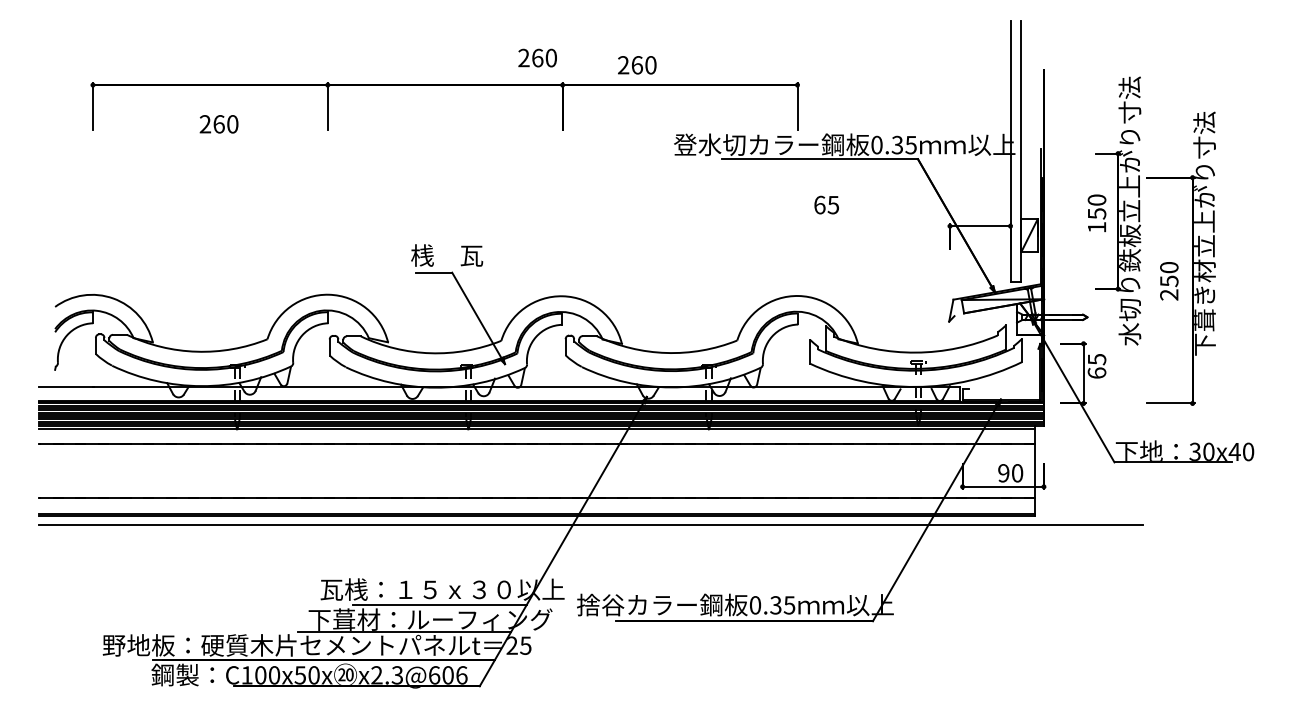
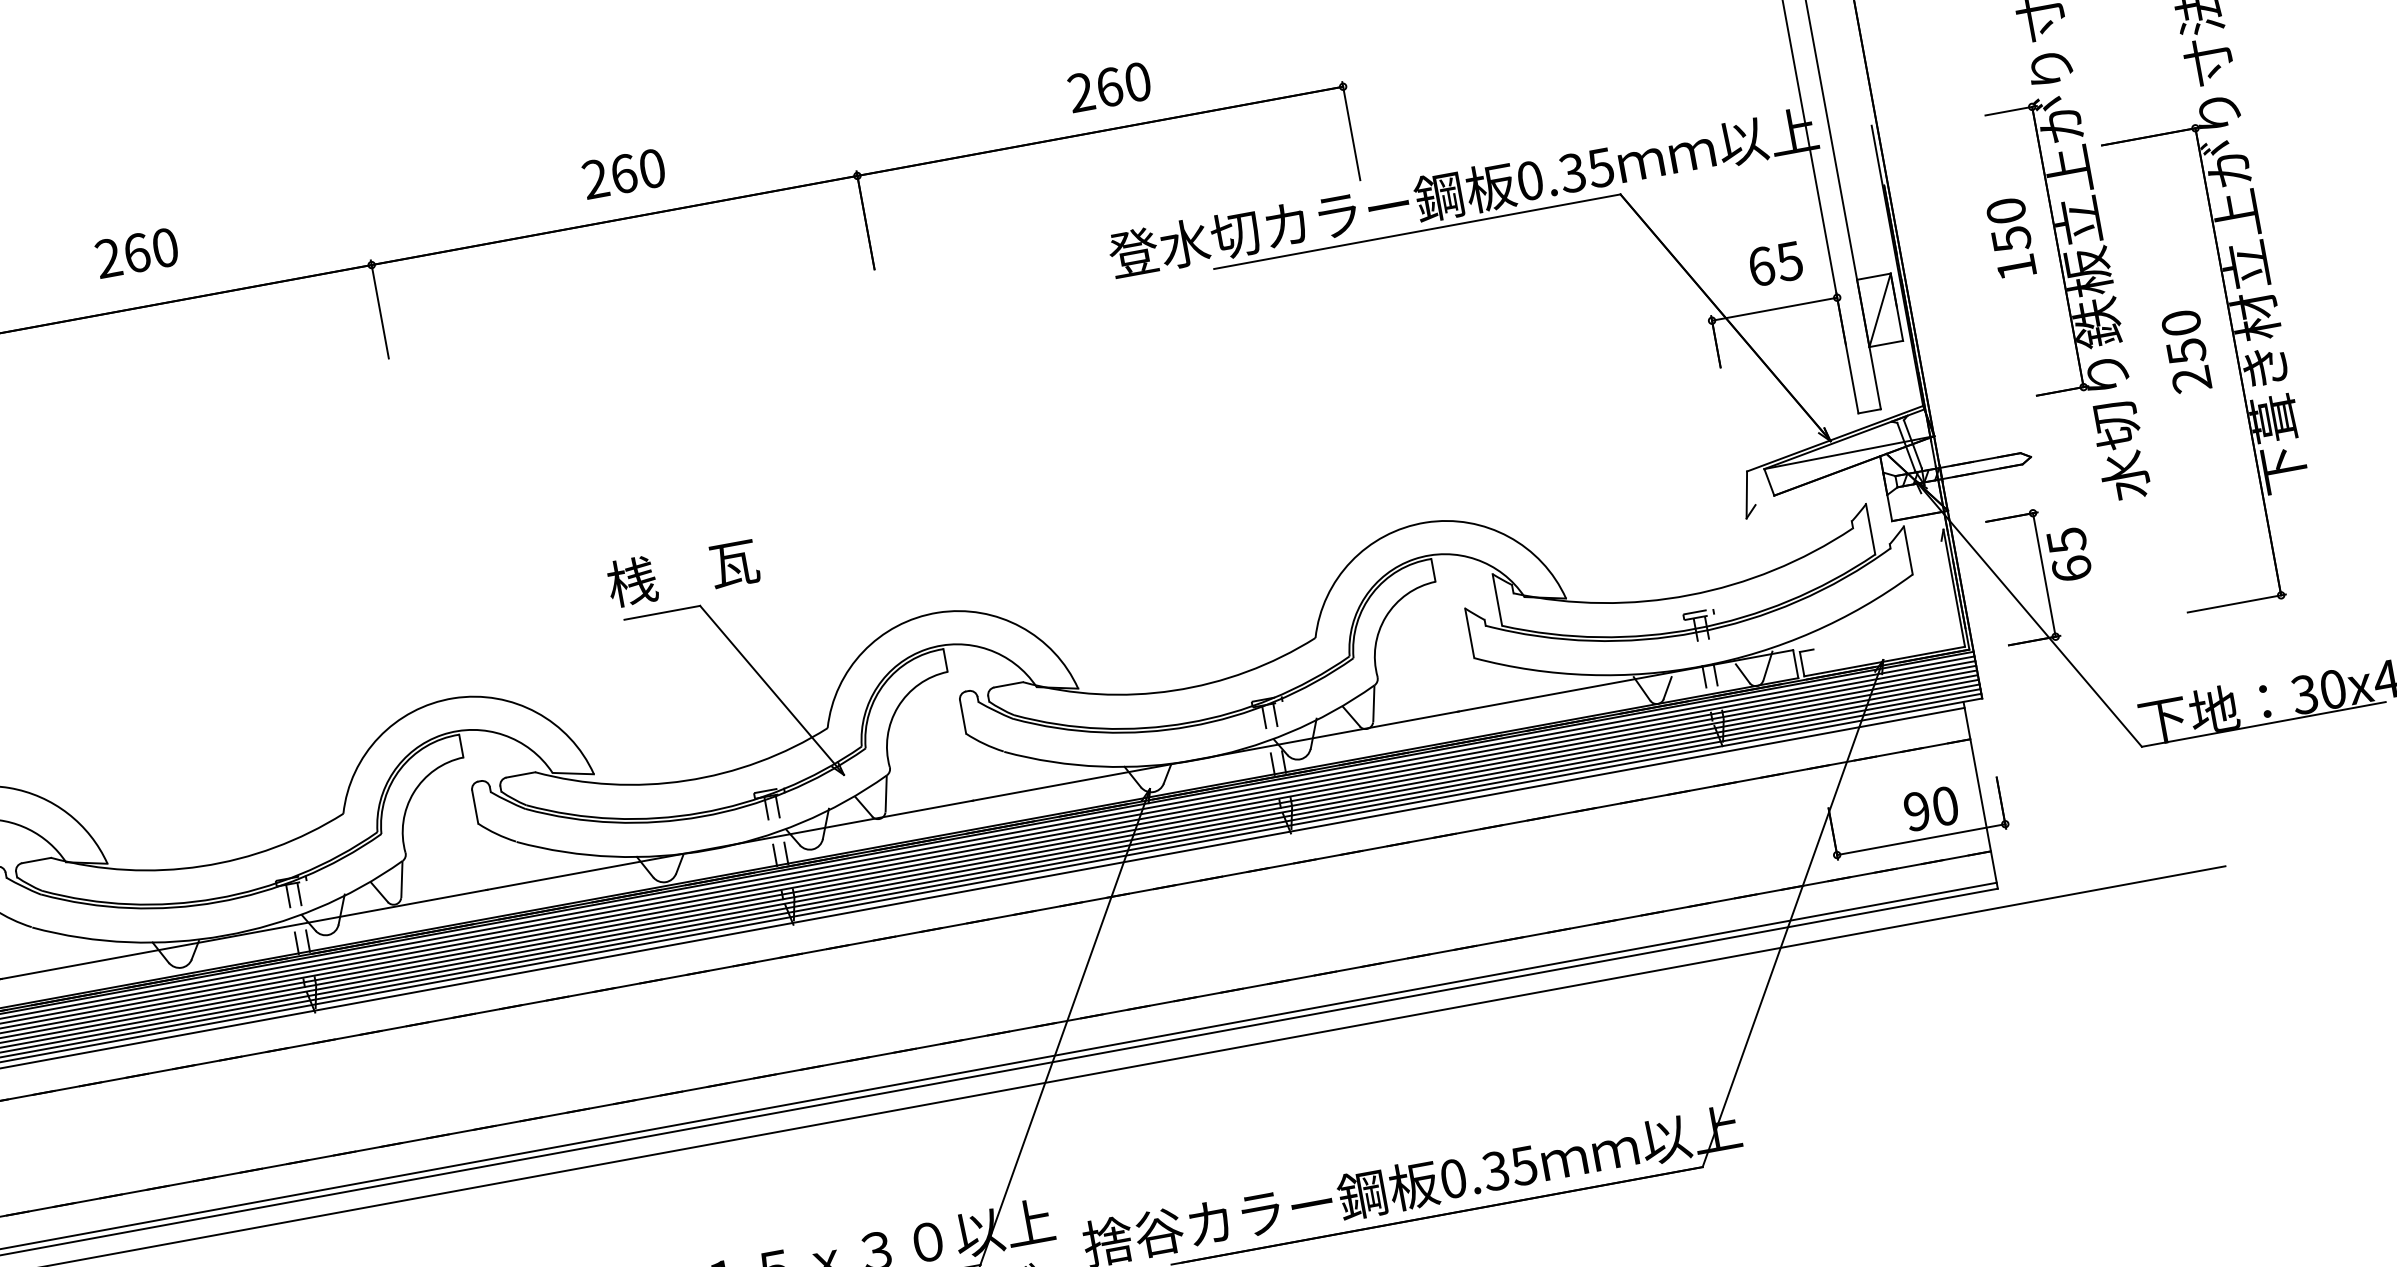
text: (537, 57) -> (623, 172), moved
text: (637, 65) -> (1110, 87), moved
text: (218, 124) -> (135, 253), moved
text: (826, 204) -> (1775, 262), moved

